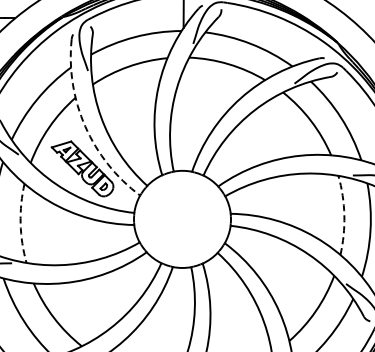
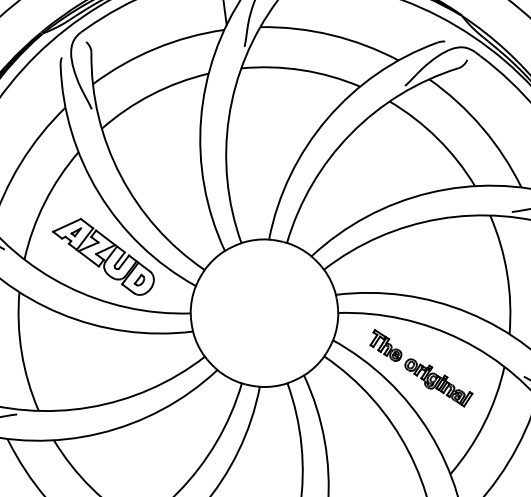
arc: (85, 126) -> (99, 193), dashed -> solid
arc: (344, 215) -> (507, 273), dashed -> solid
arc: (20, 223) -> (21, 352), dashed -> solid
part: (279, 269) -> (420, 368), added

